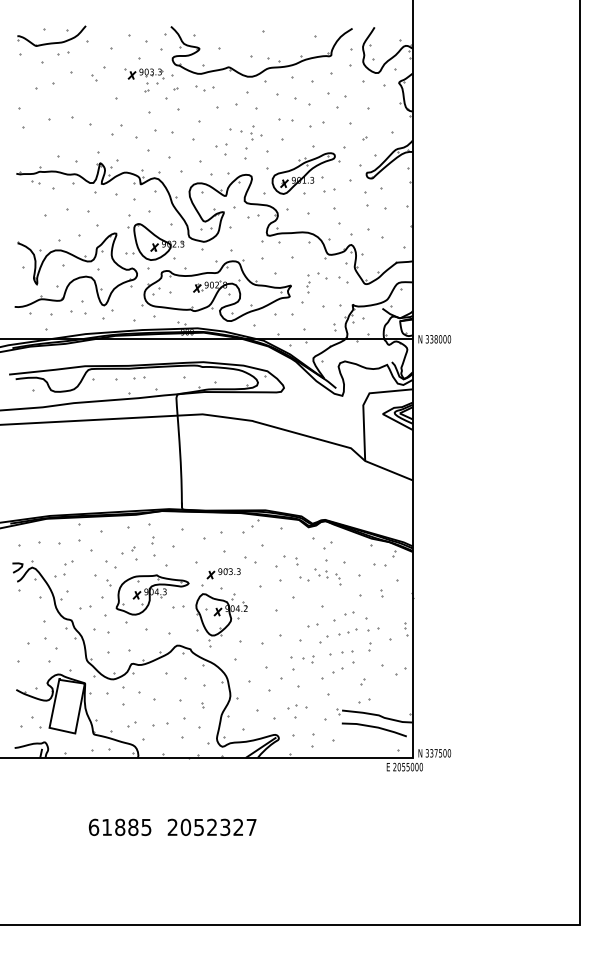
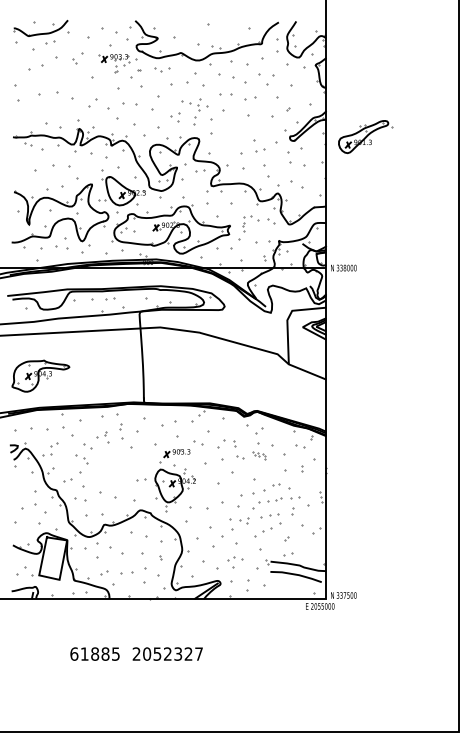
part: (305, 173) -> (365, 136), moved
part: (327, 576) -> (259, 455), size x0.6
part: (152, 594) -> (40, 375), moved
part: (312, 625) -> (247, 494), size x1.6

